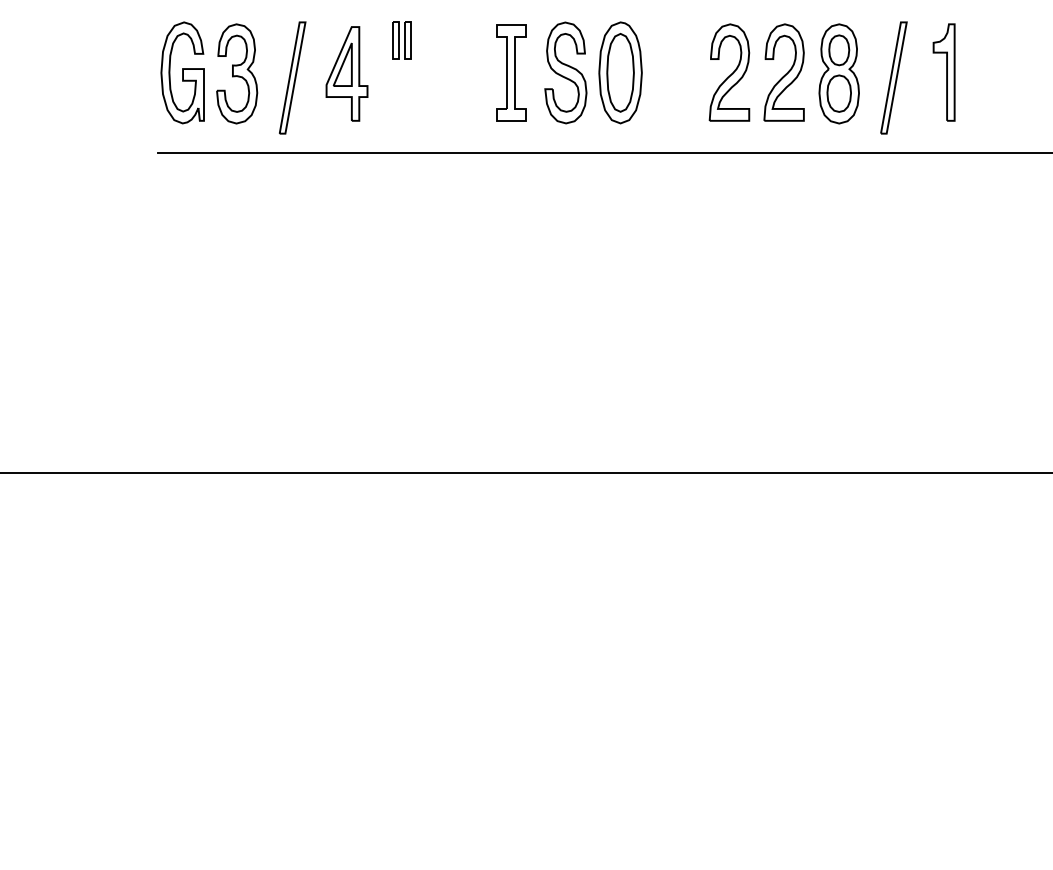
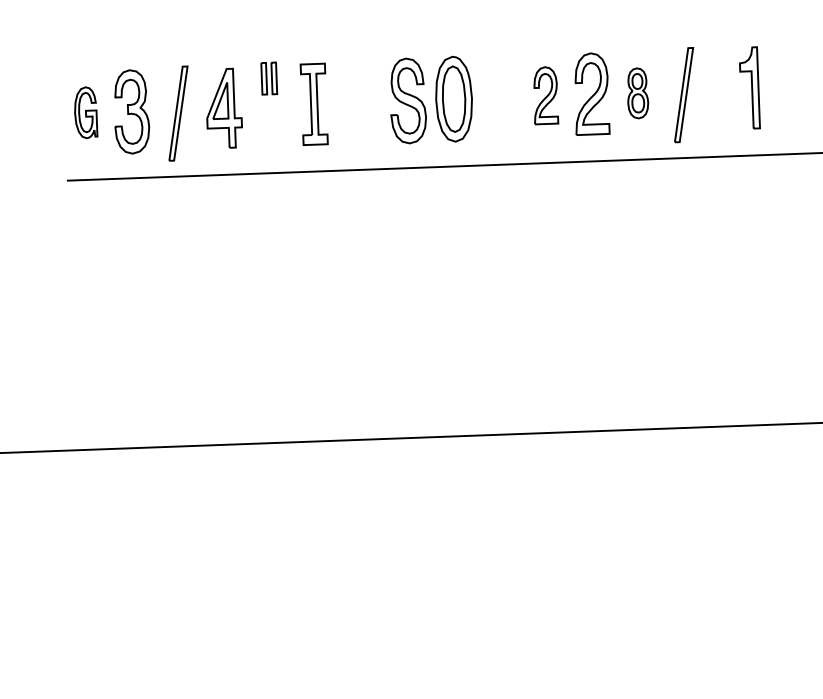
part: (182, 72) -> (85, 112), size x0.6
part: (511, 72) -> (314, 104), moved
part: (729, 72) -> (545, 95), size x0.7
part: (943, 72) -> (749, 88), moved
part: (838, 73) -> (637, 93), size x0.6

